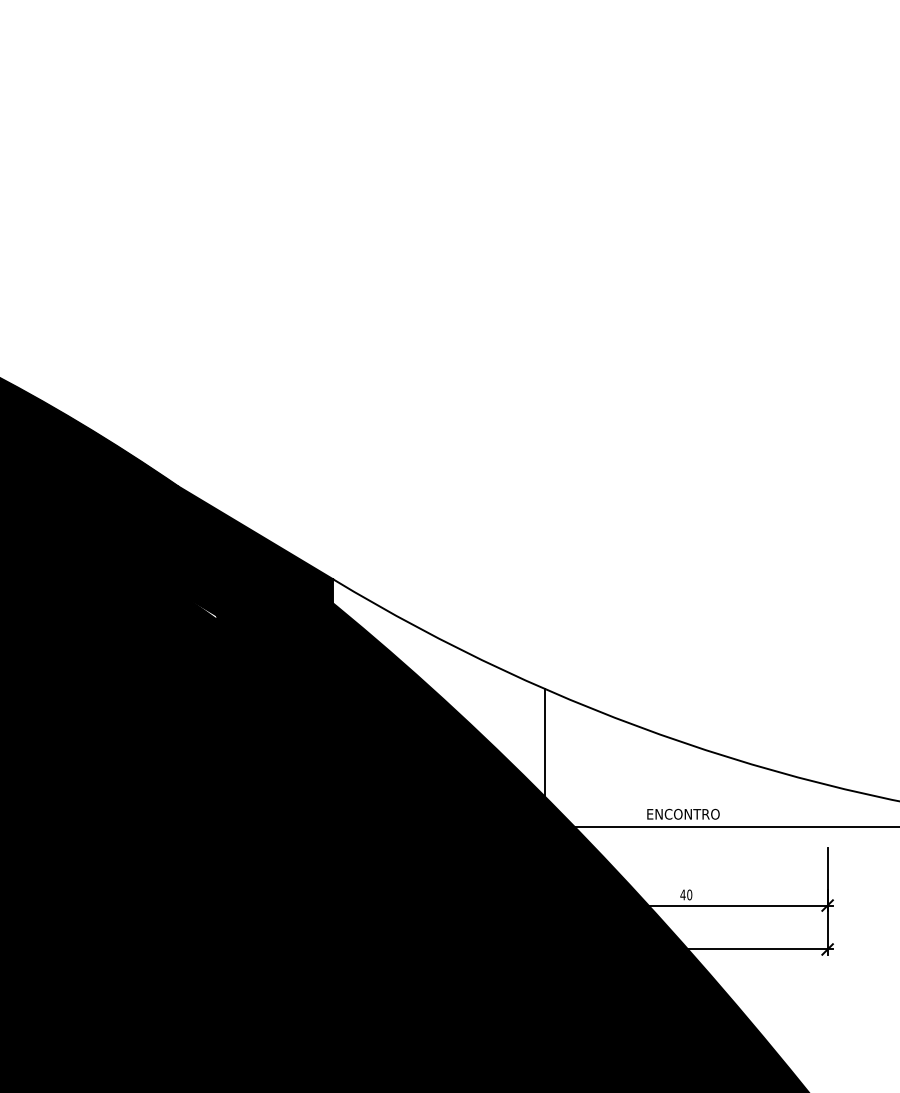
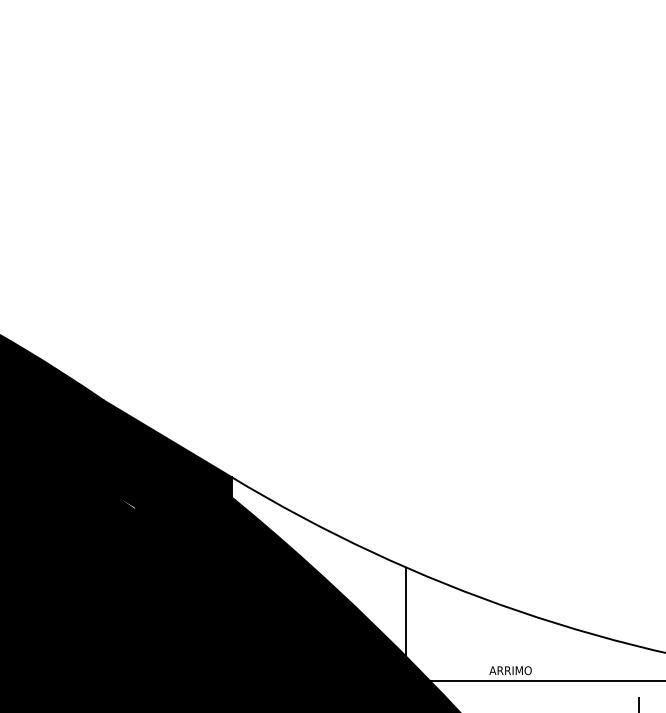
text: (682, 813) -> (519, 669), ENCONTRO -> ARRIMO

